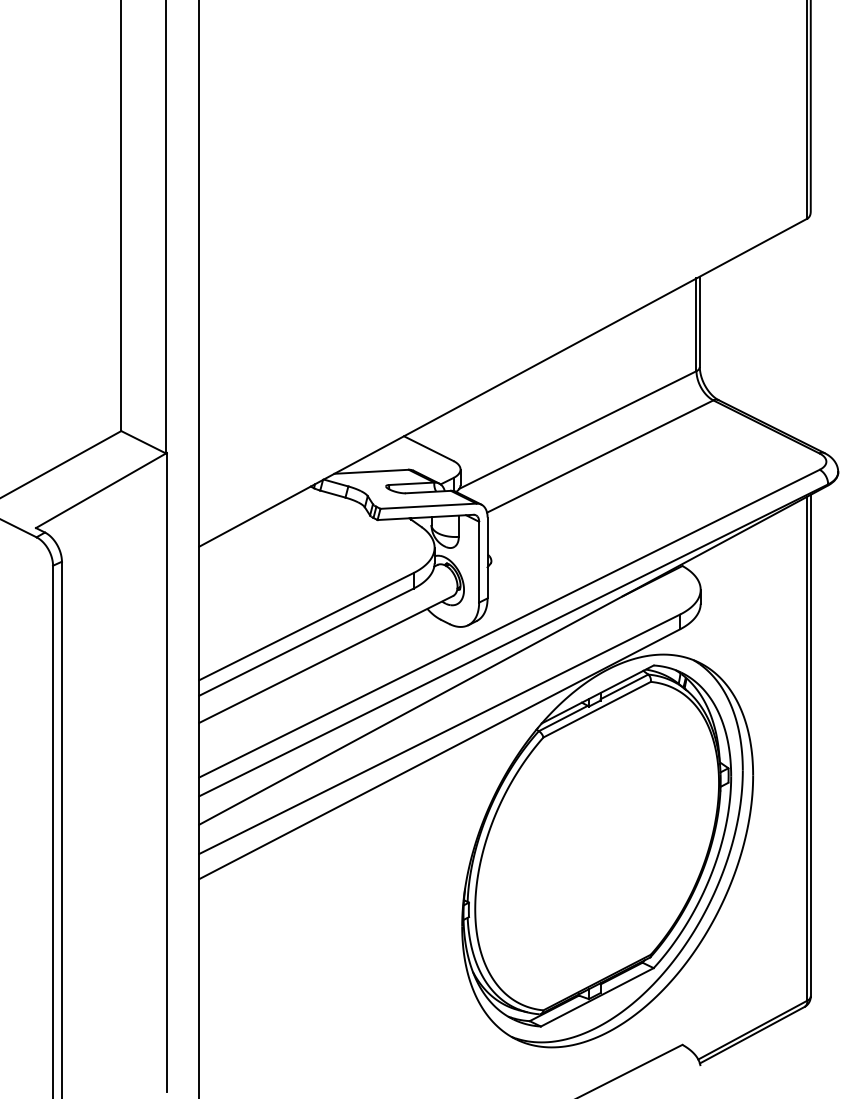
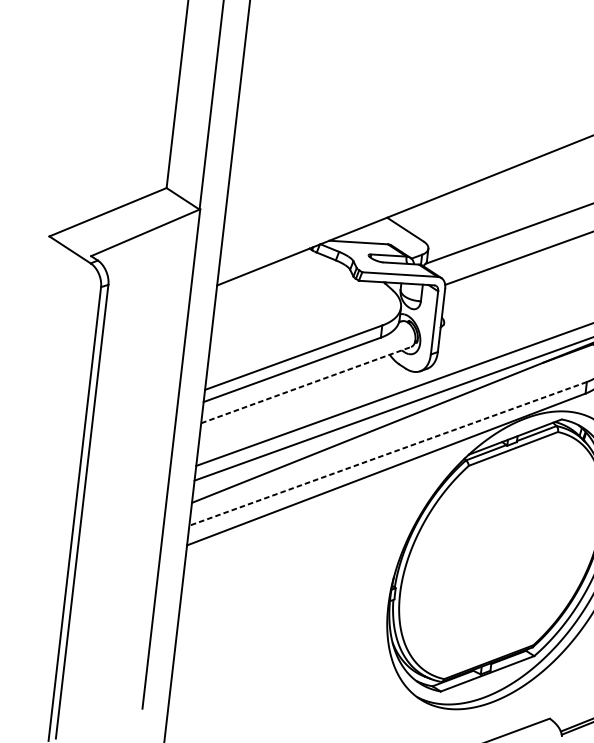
line: (326, 659) -> (306, 385), solid -> dashed
line: (439, 734) -> (387, 454), solid -> dashed

